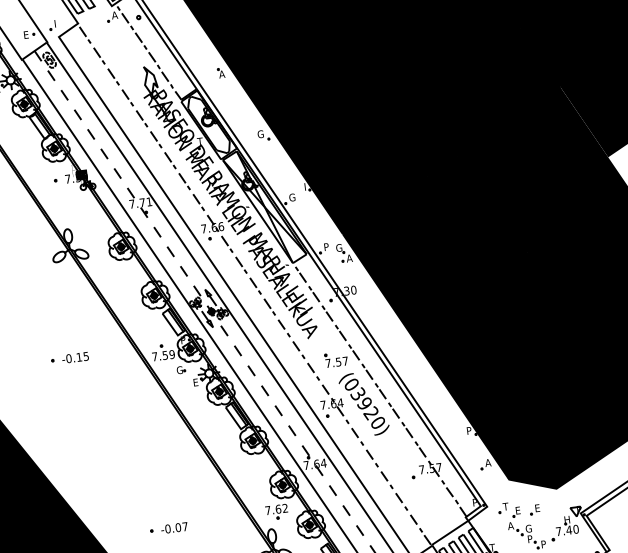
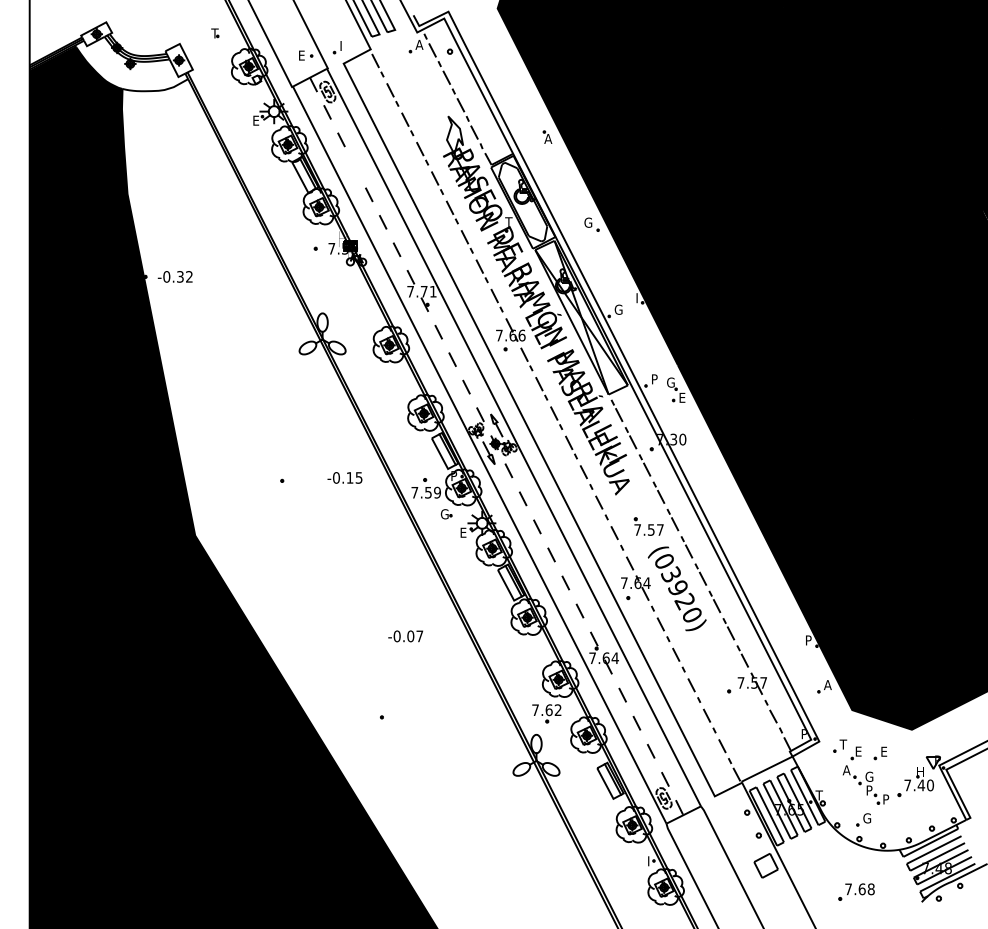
line: (78, 114) -> (355, 167), removed
text: (349, 258) -> (682, 397), A -> E
text: (75, 357) -> (344, 477), moved
text: (174, 528) -> (405, 636), moved

